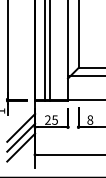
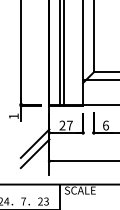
text: (54, 120) -> (69, 125), 25 -> 27
text: (89, 120) -> (105, 125), 8 -> 6
line: (20, 127) -> (34, 133), removed

